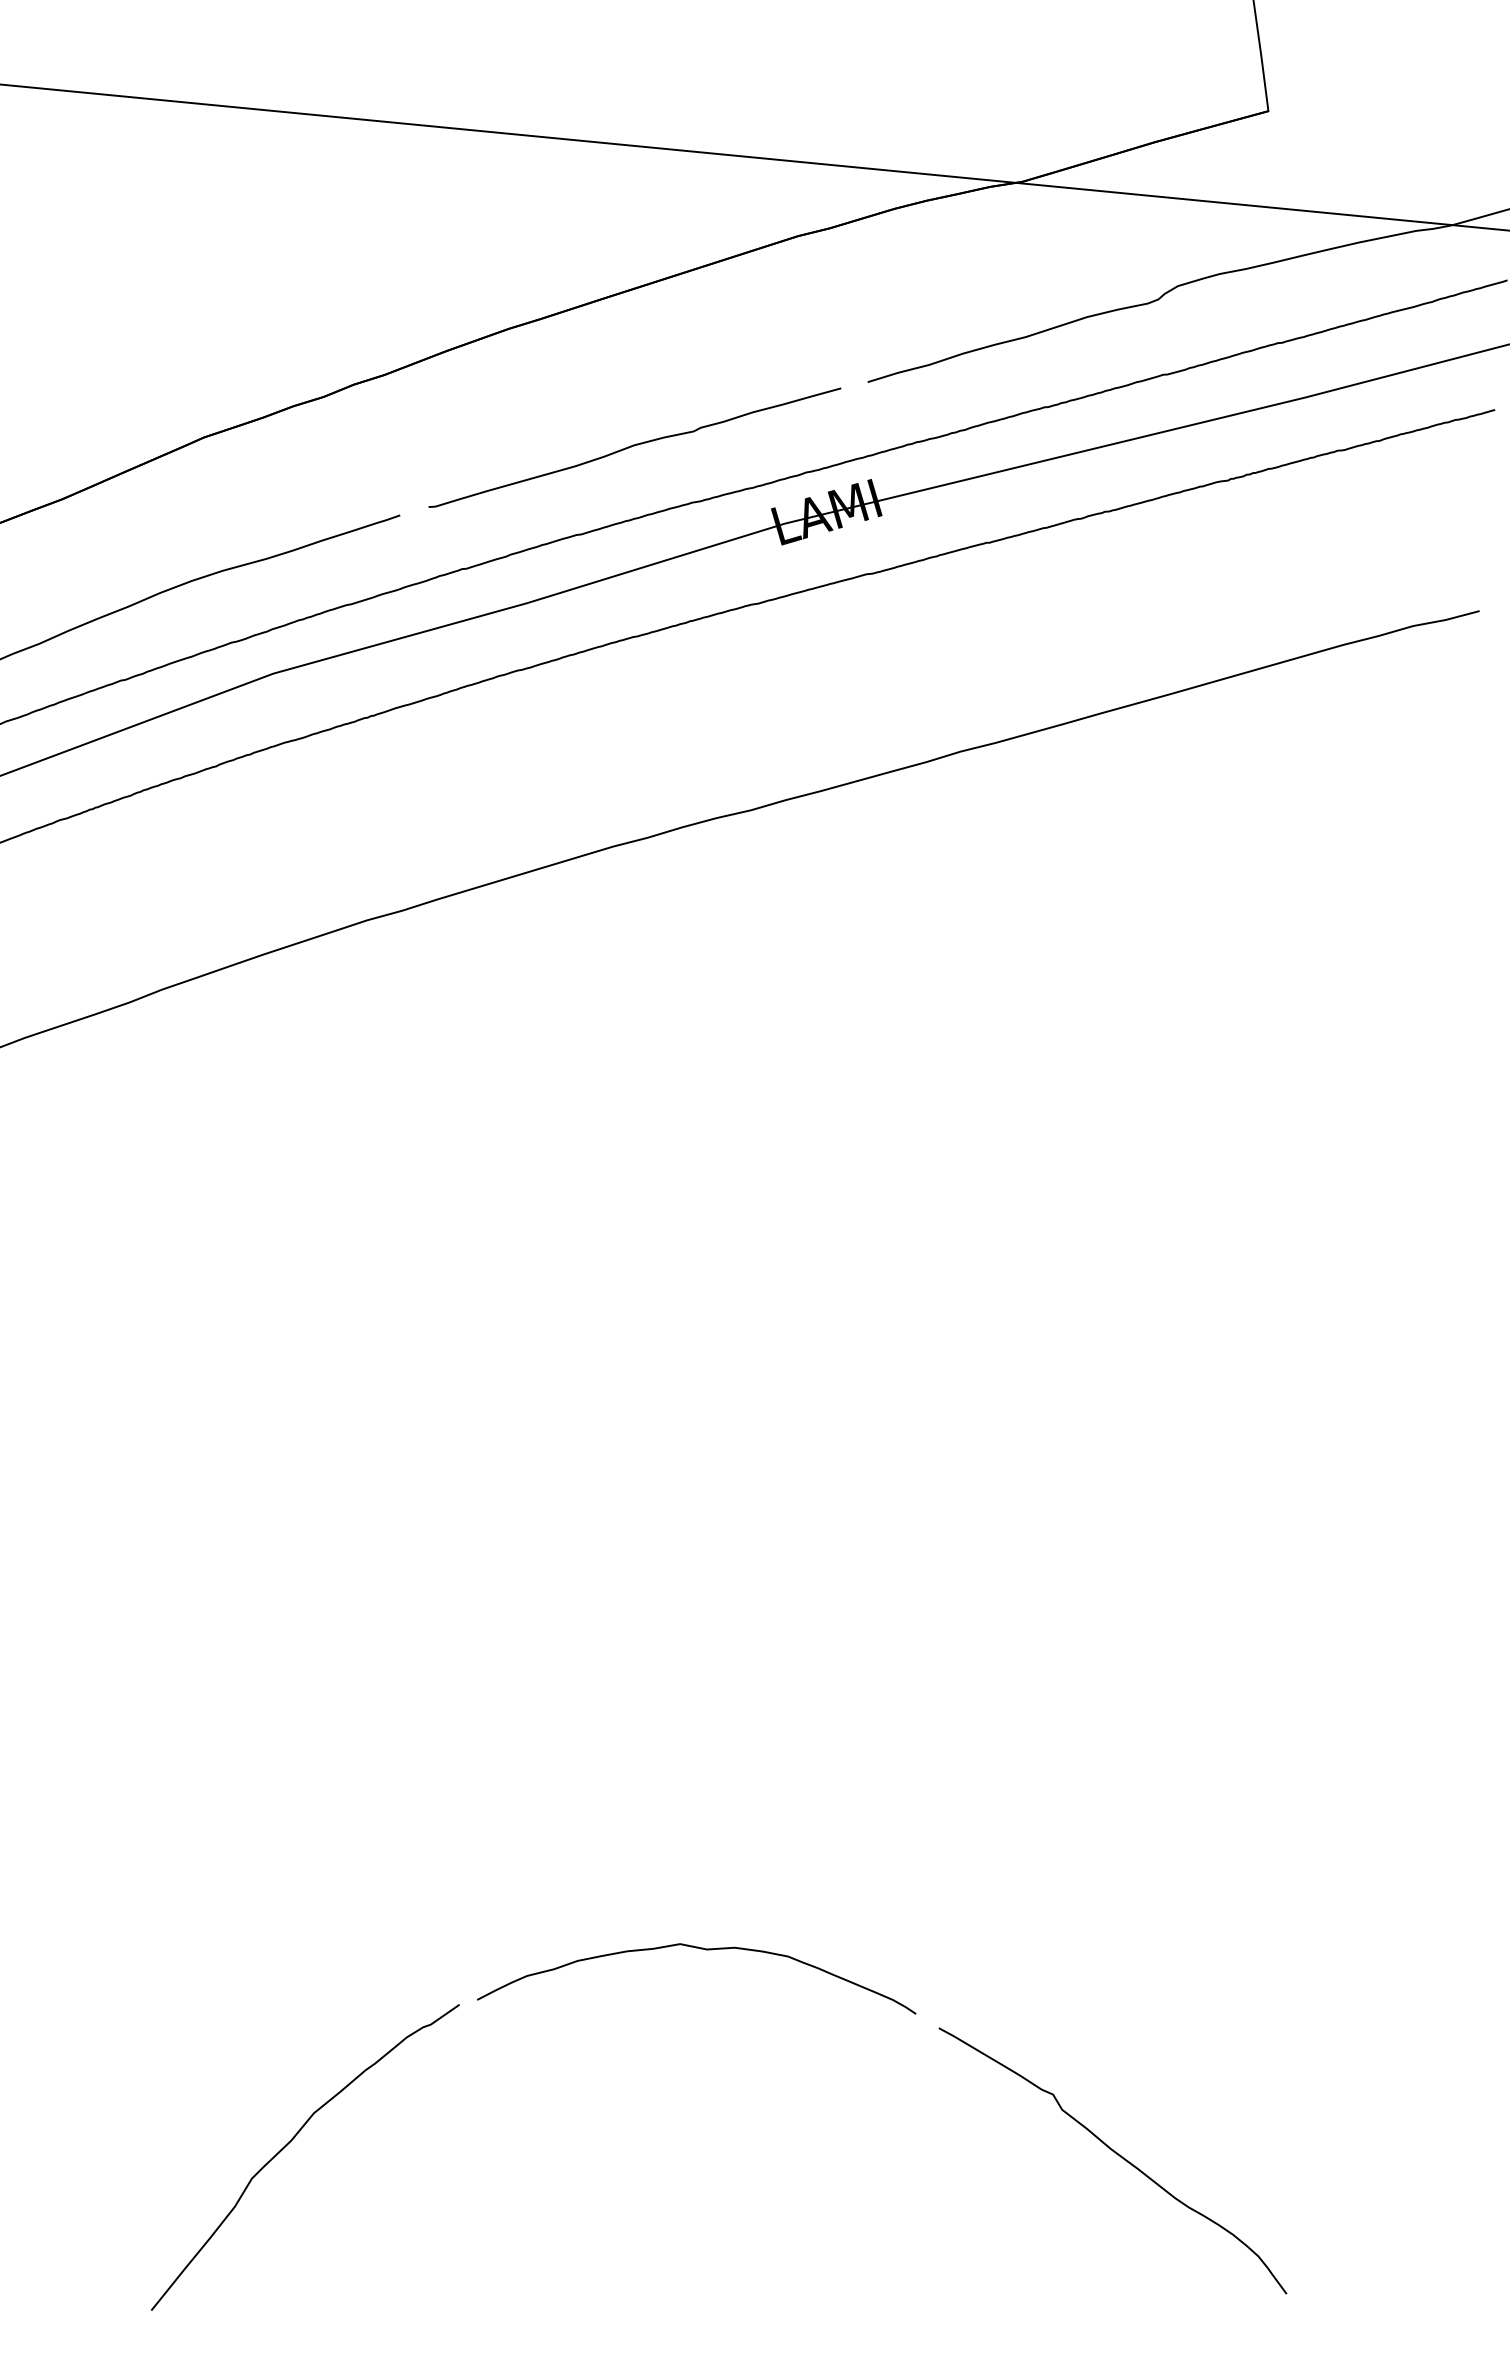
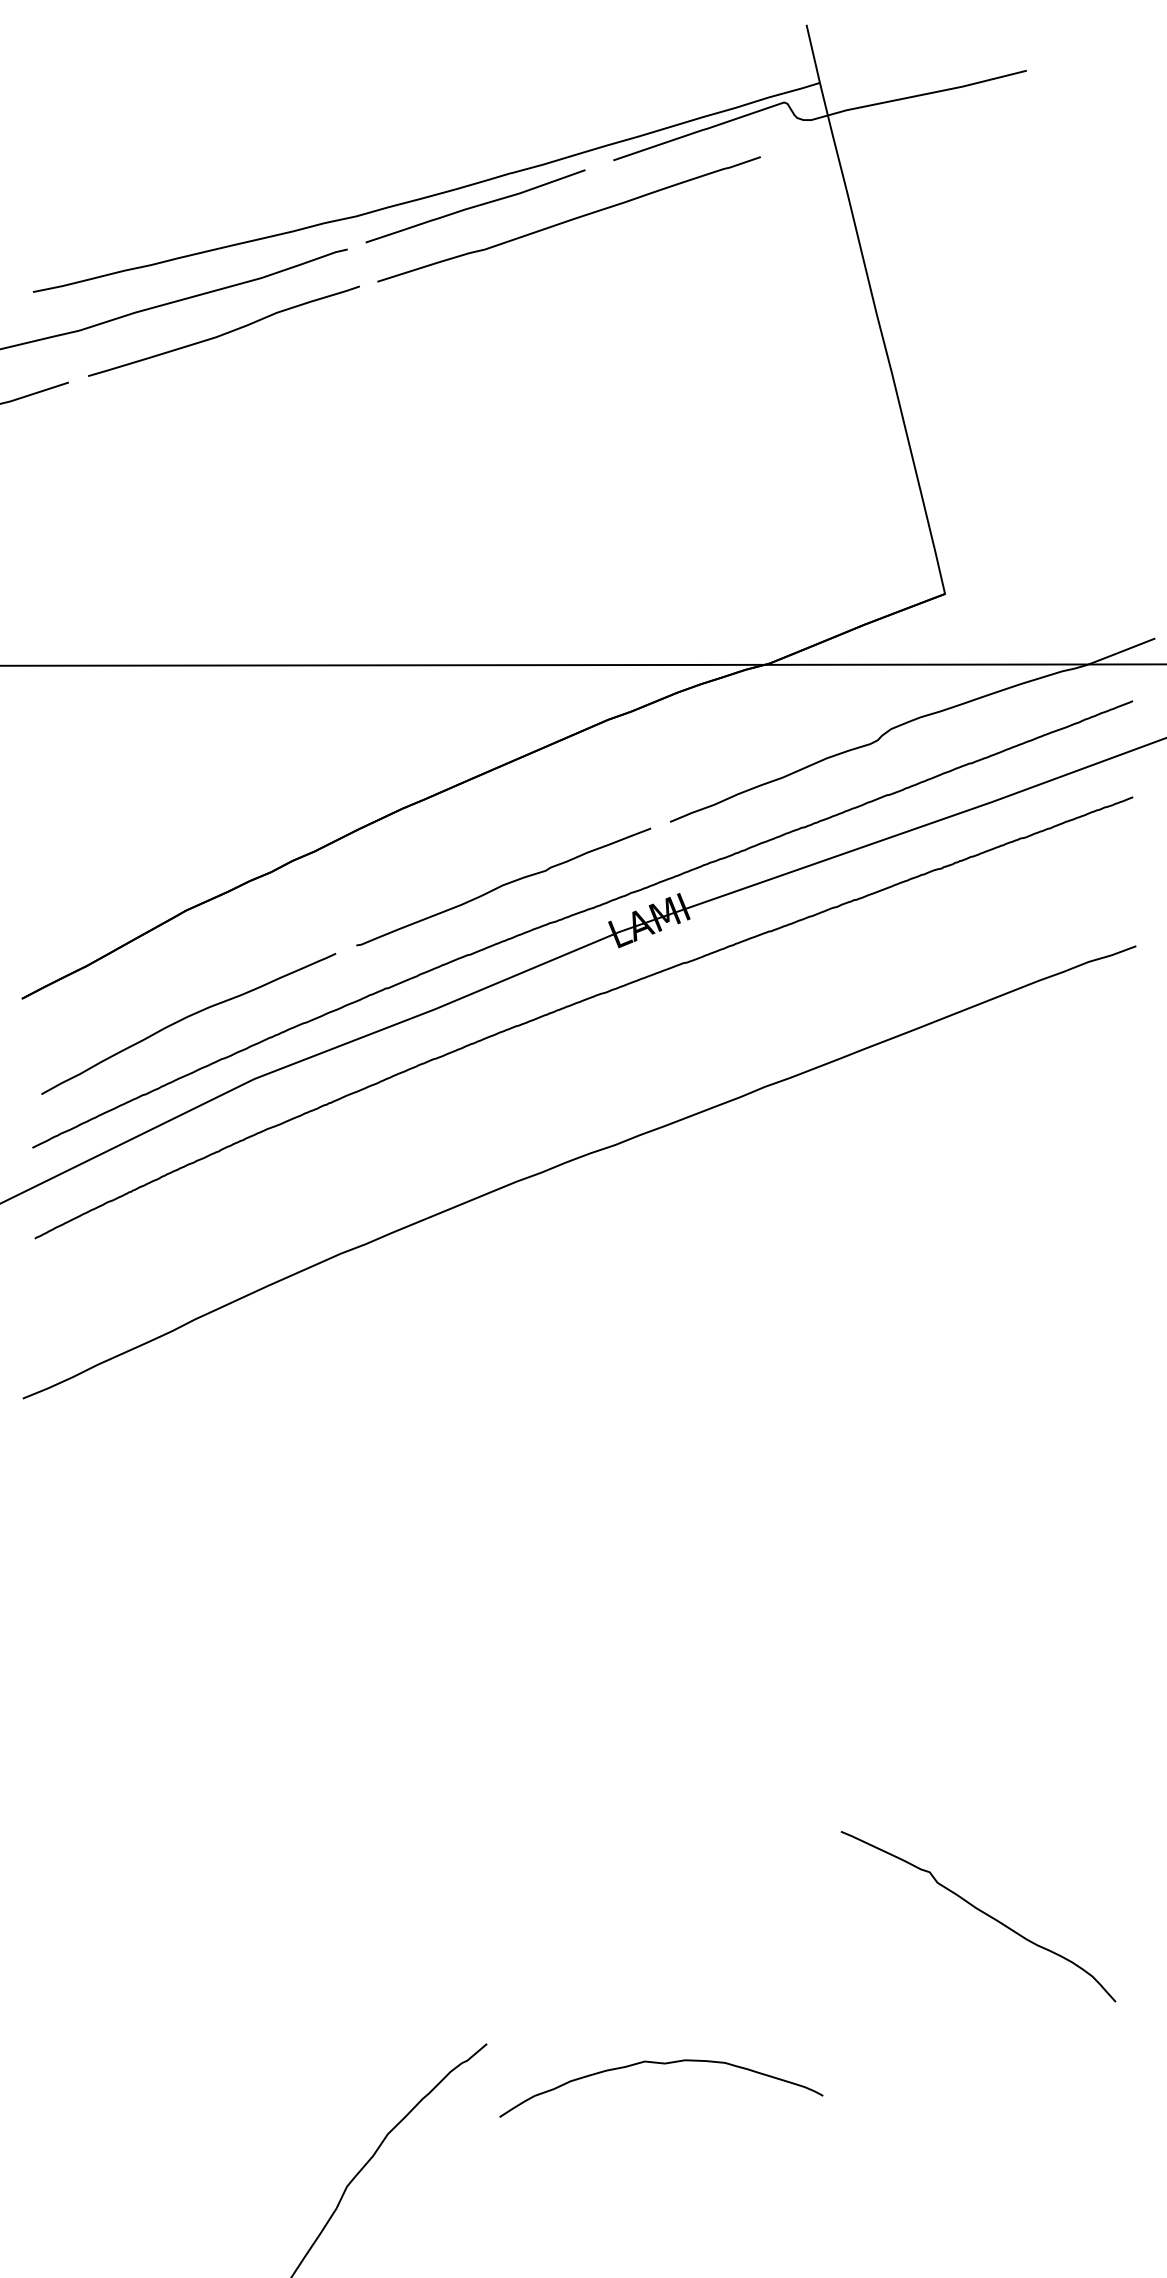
curve: (702, 1950) -> (661, 2064), moved
curve: (1117, 2155) -> (981, 1912), moved

